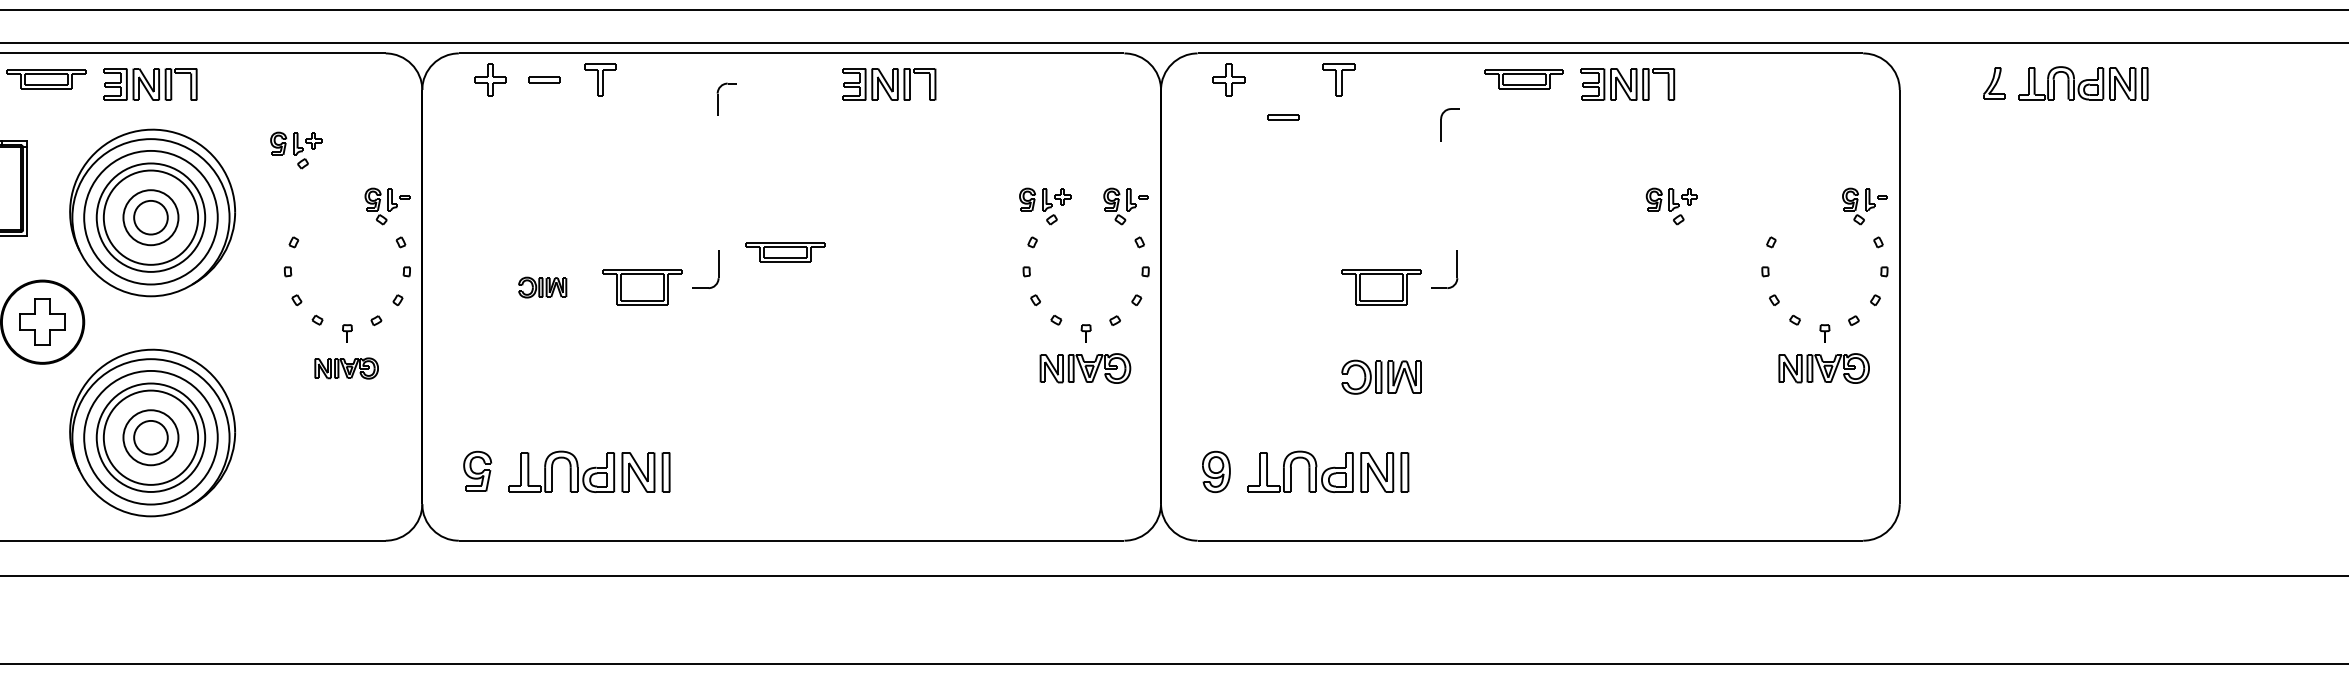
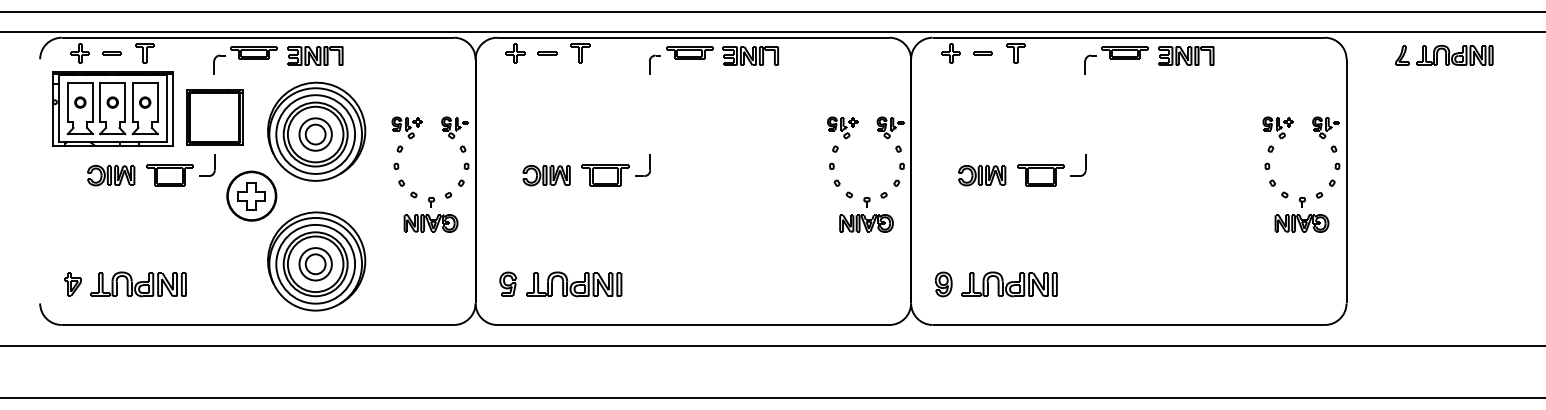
line: (1282, 115) -> (982, 52), moved
part: (1450, 124) -> (1090, 64), moved
part: (294, 149) -> (406, 127), moved
part: (1670, 205) -> (1277, 127), moved
part: (785, 251) -> (689, 52), moved
part: (542, 287) -> (546, 175), size x1.67
part: (345, 368) -> (430, 223), size x1.43
part: (1382, 377) -> (982, 175), moved

